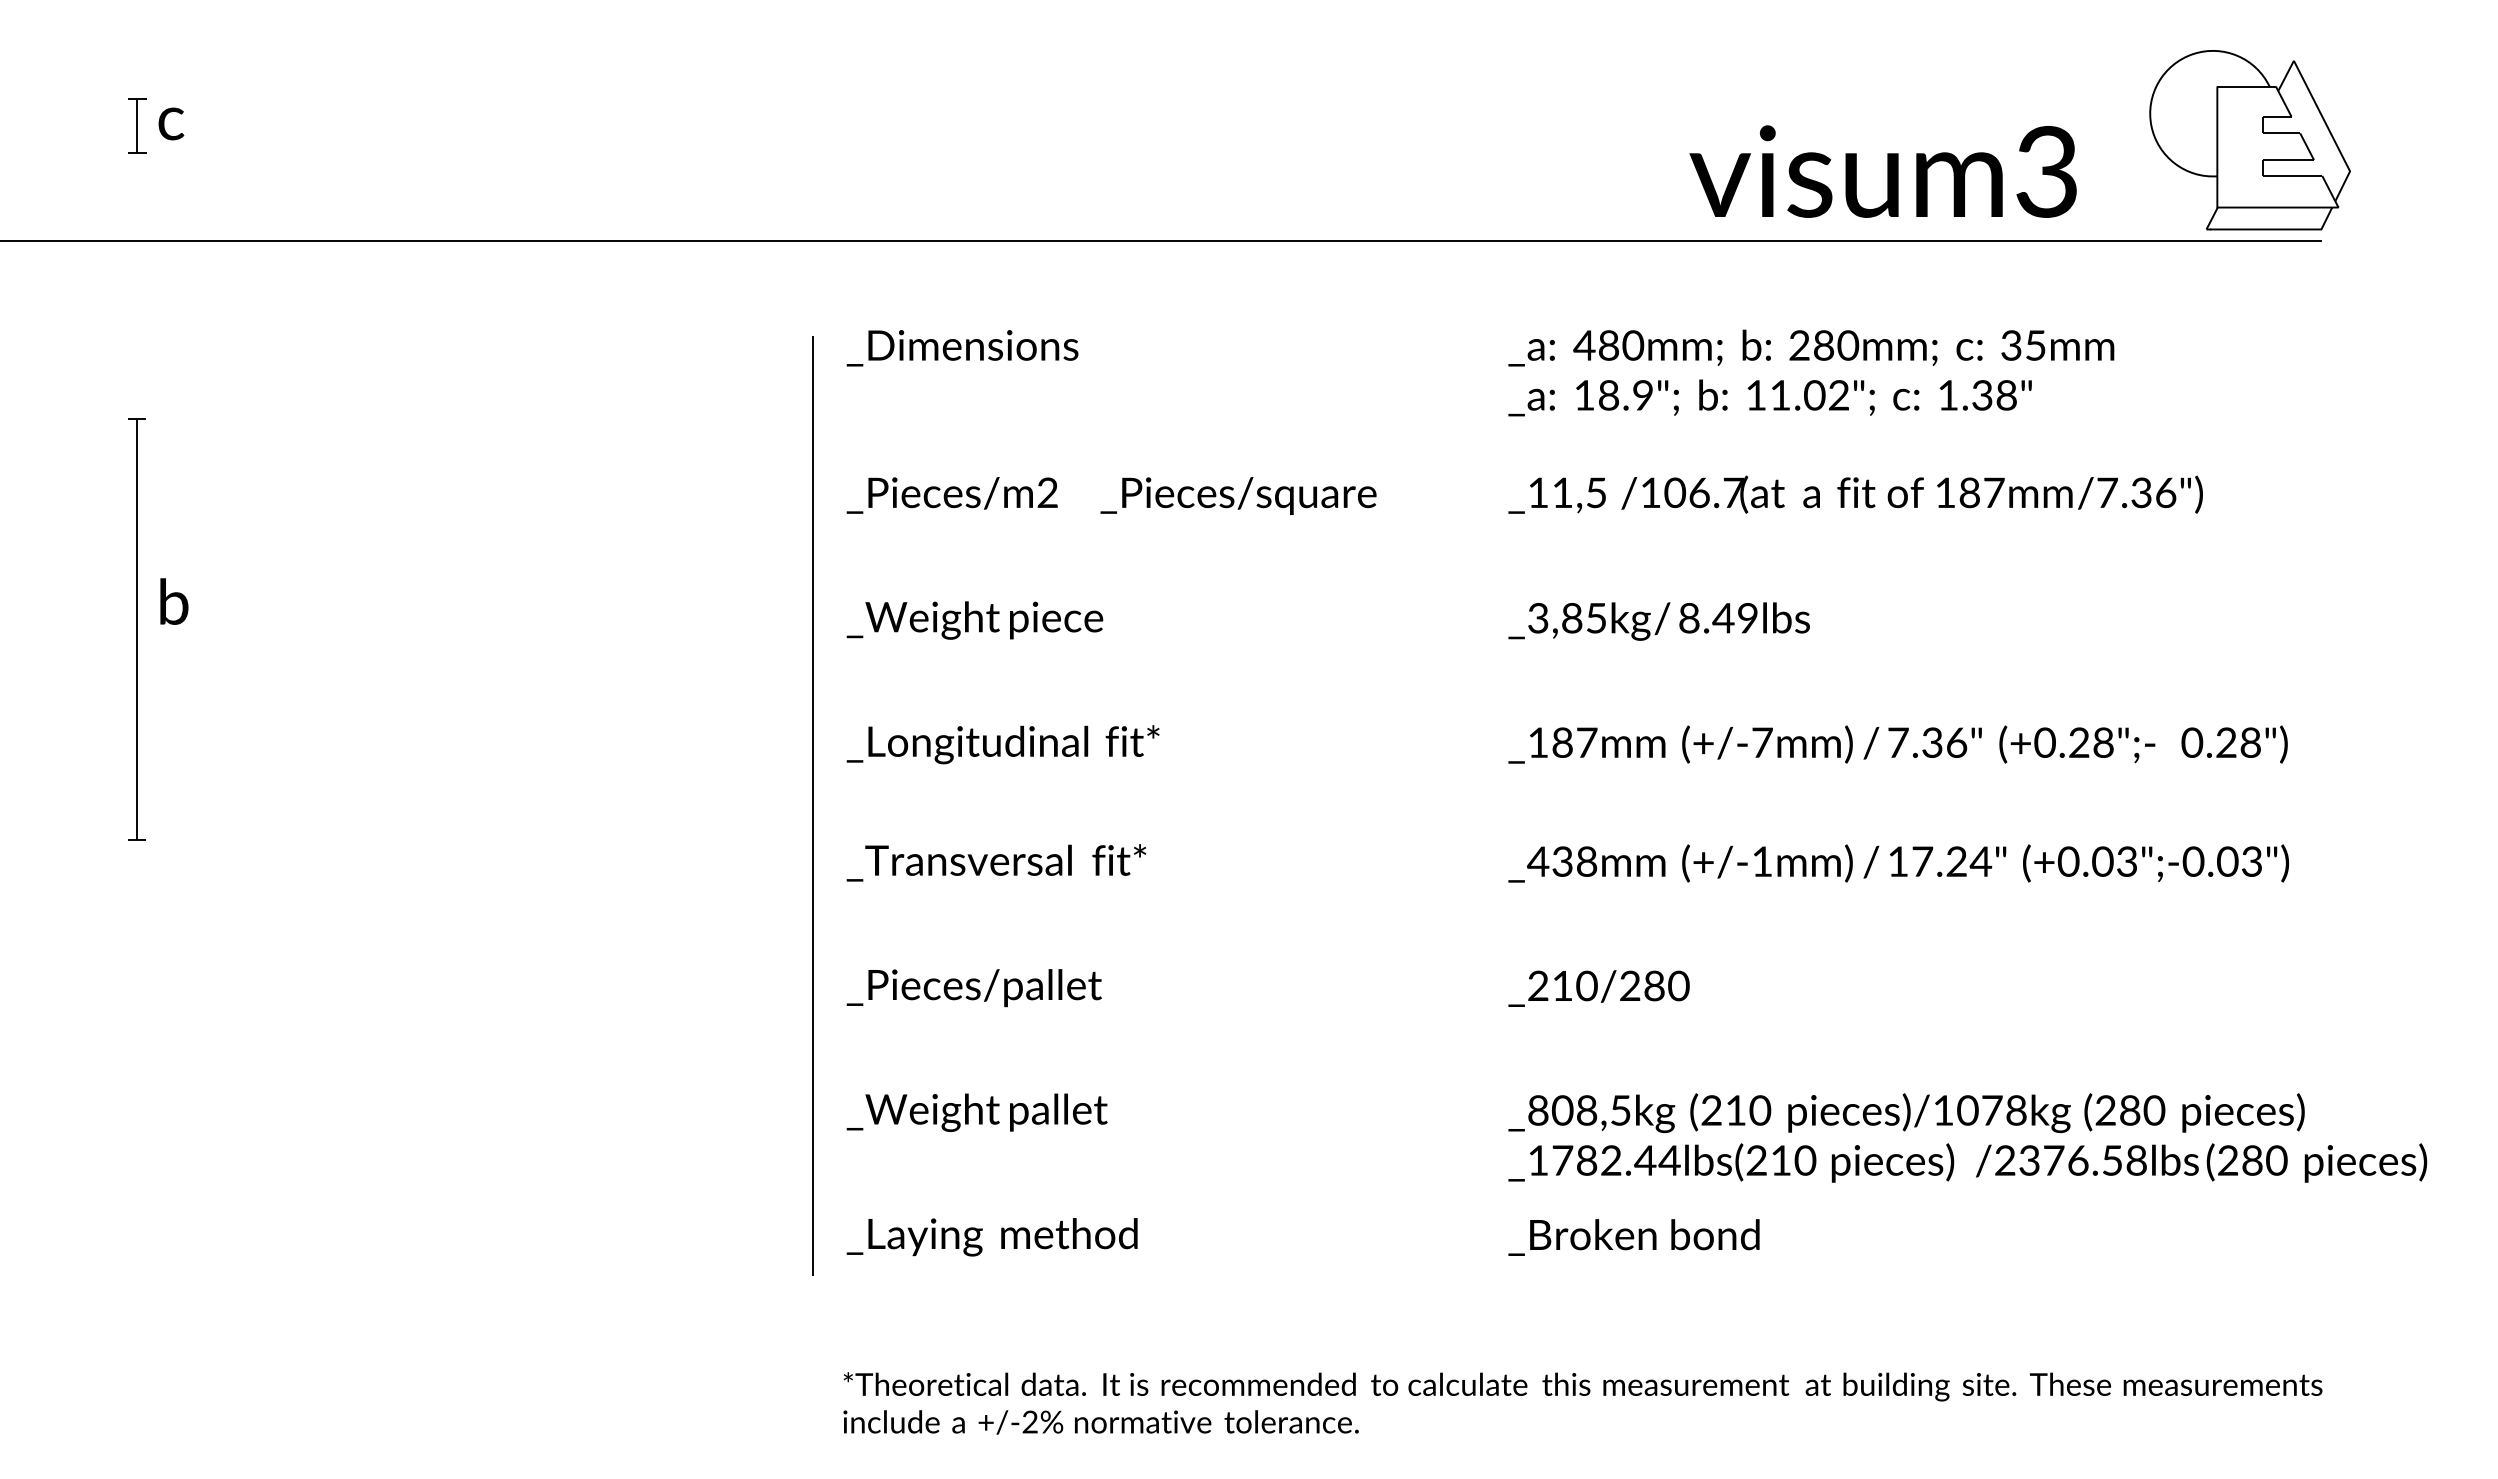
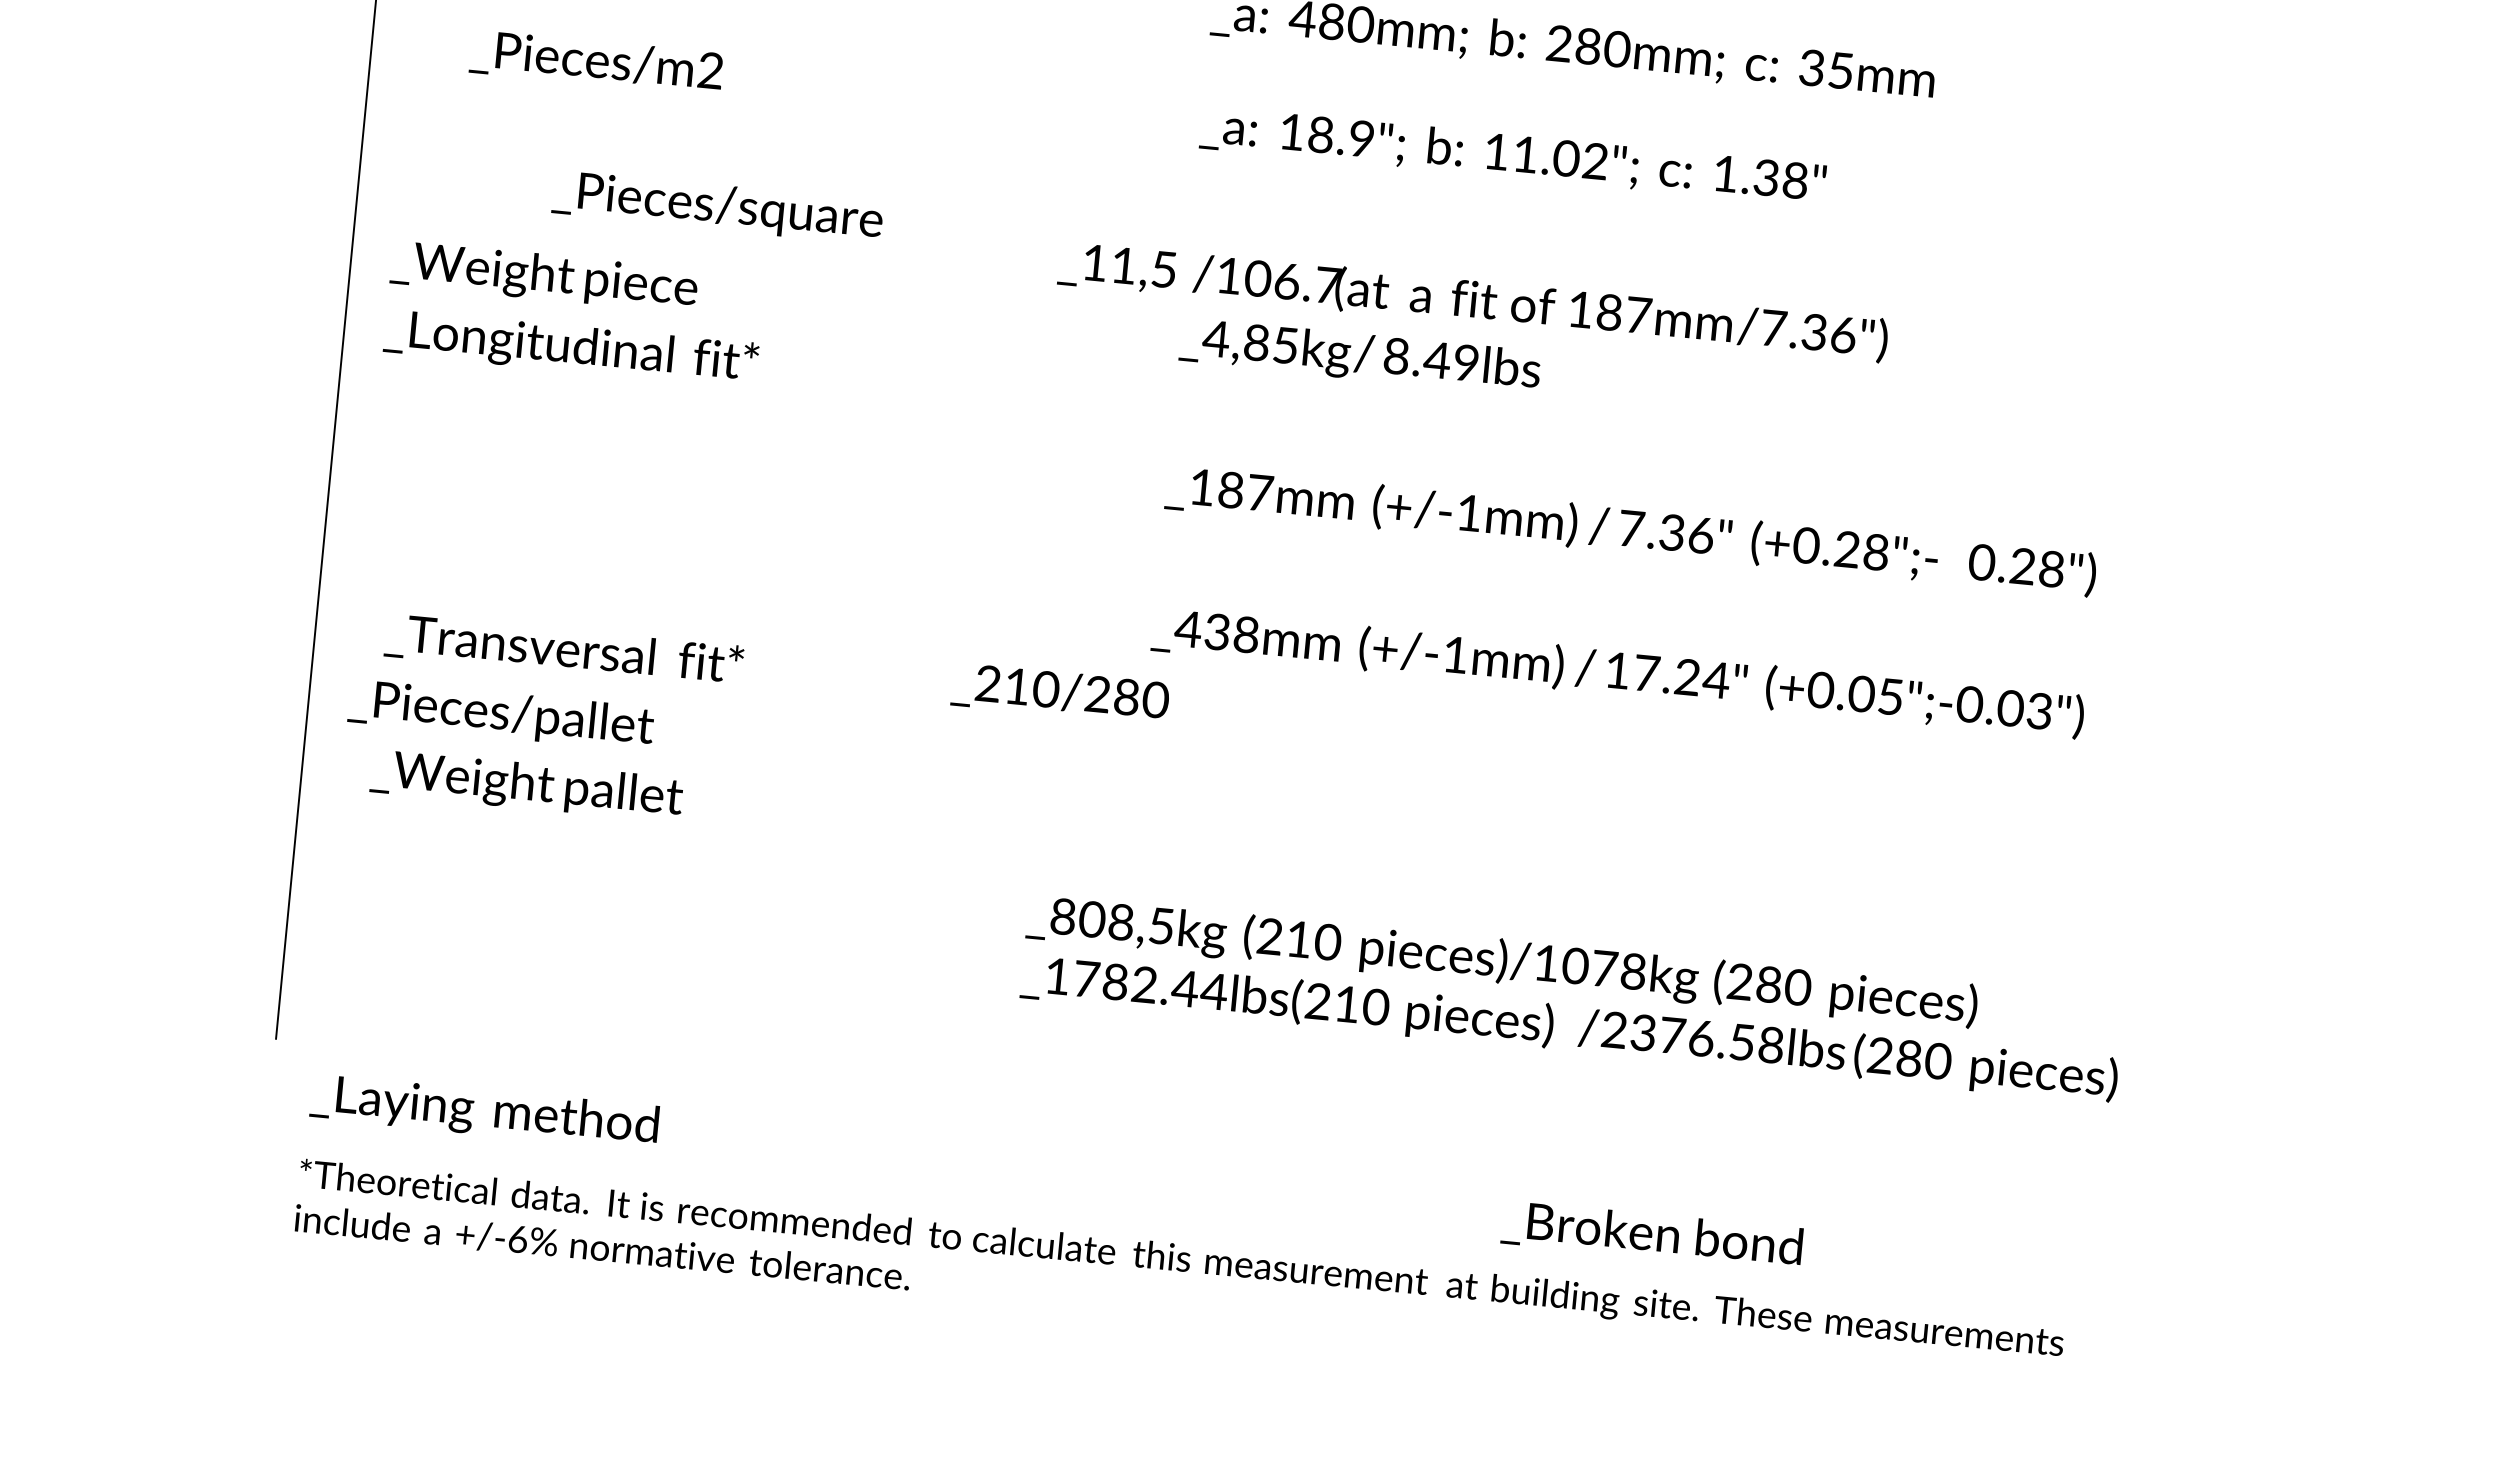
text: (1769, 397) -> (1512, 155), moved
text: (1855, 494) -> (1473, 301), moved
text: (951, 495) -> (595, 62), moved
text: (1238, 495) -> (717, 206), moved
text: (1537, 618) -> (1215, 339), _3,85kg -> _4,85kg
text: (1762, 742) -> (1469, 512), (+/-7mm) -> (+/-1mm)
text: (1002, 744) -> (570, 348), moved
text: (2126, 861) -> (1889, 696), (+0.03";-0.03") -> (+0.05";-0.03")
text: (996, 862) -> (564, 650), moved
text: (1598, 988) -> (1059, 693), moved
text: (976, 1112) -> (525, 785), moved
text: (1967, 1137) -> (1572, 998), moved
text: (991, 1237) -> (483, 1112), moved
text: (1633, 1237) -> (1651, 1235), moved
text: (1029, 1421) -> (517, 1238), +/-2% -> +/-6%

